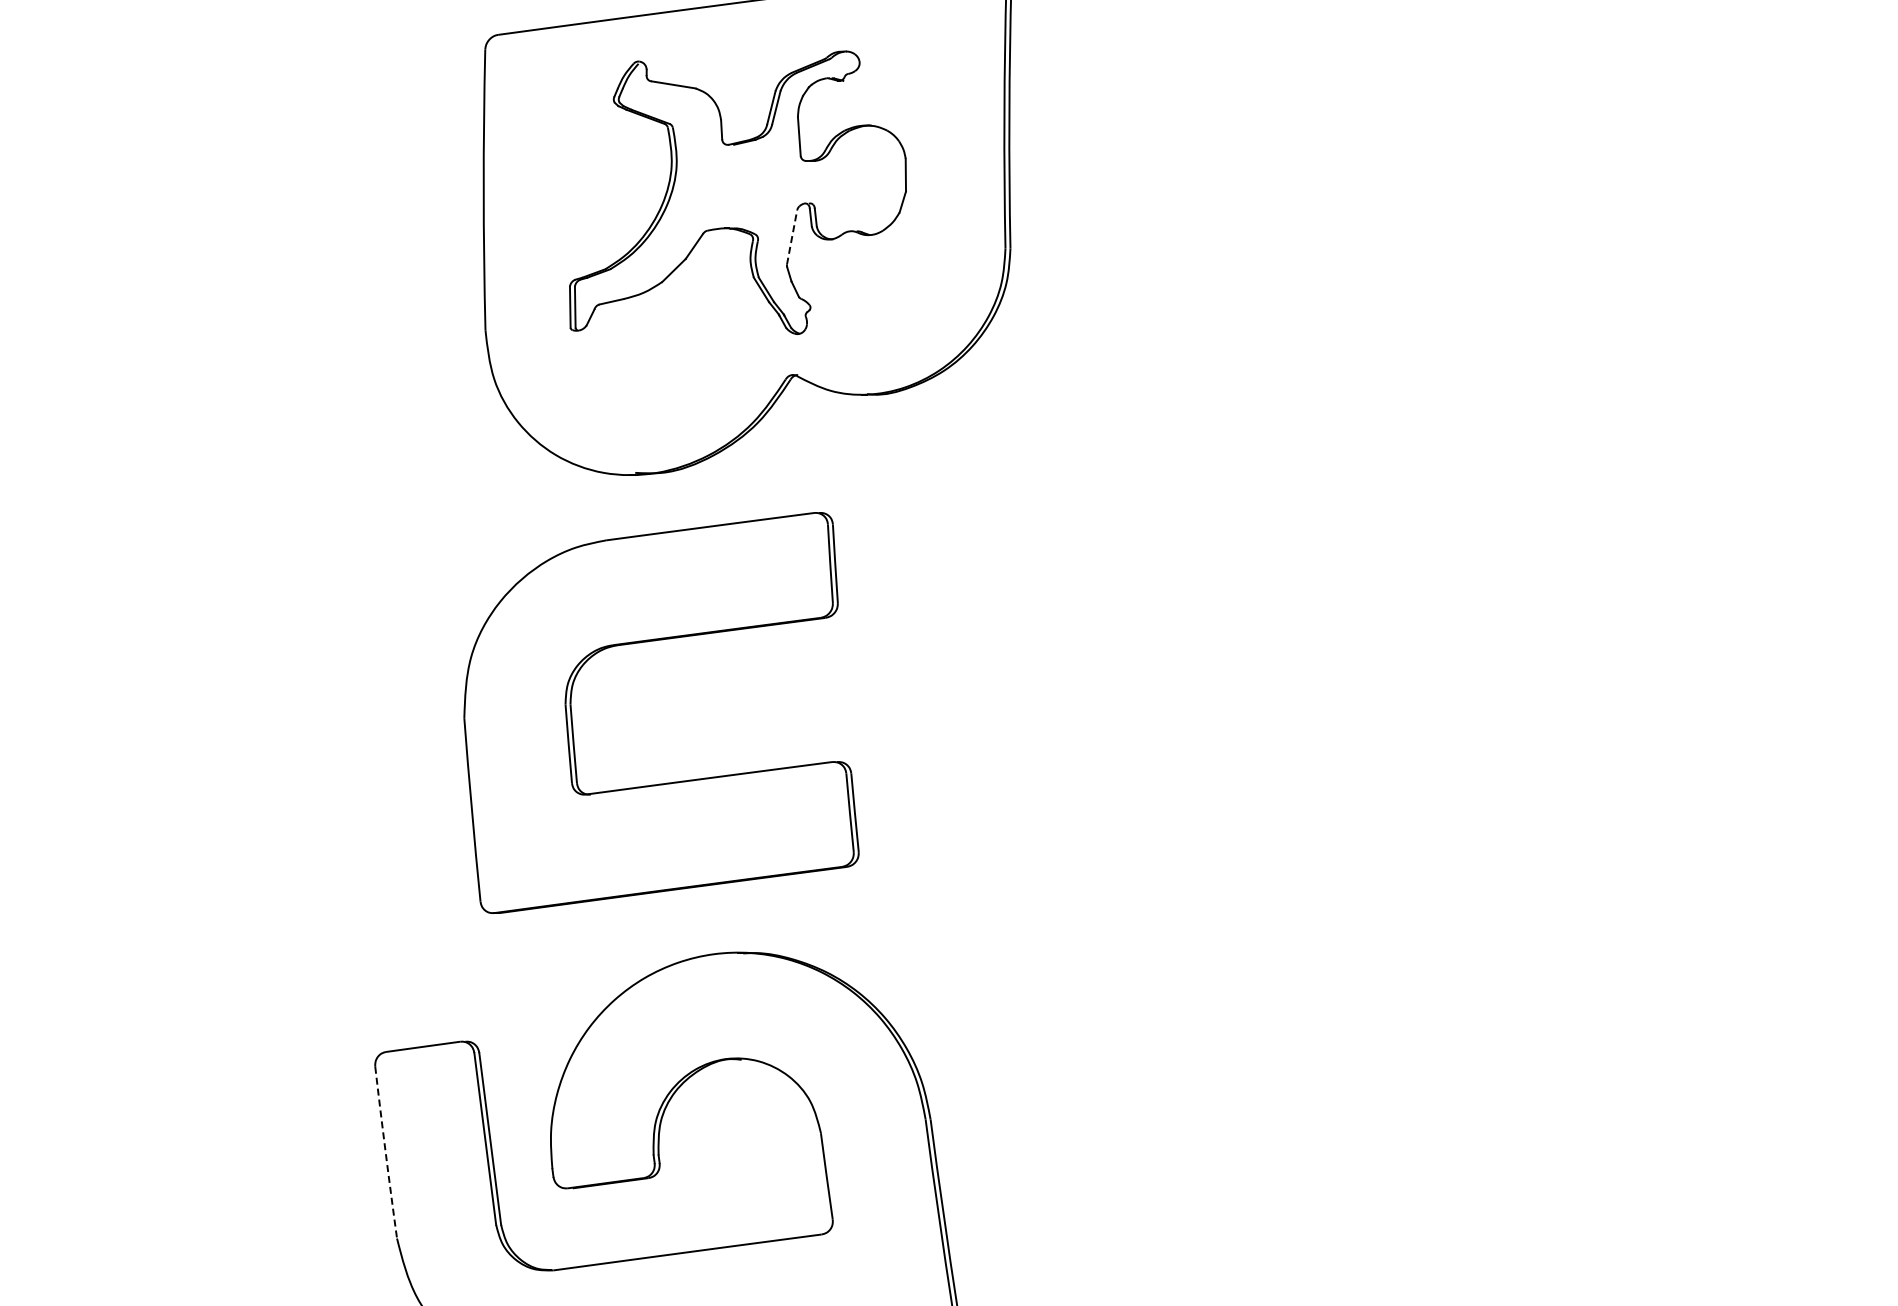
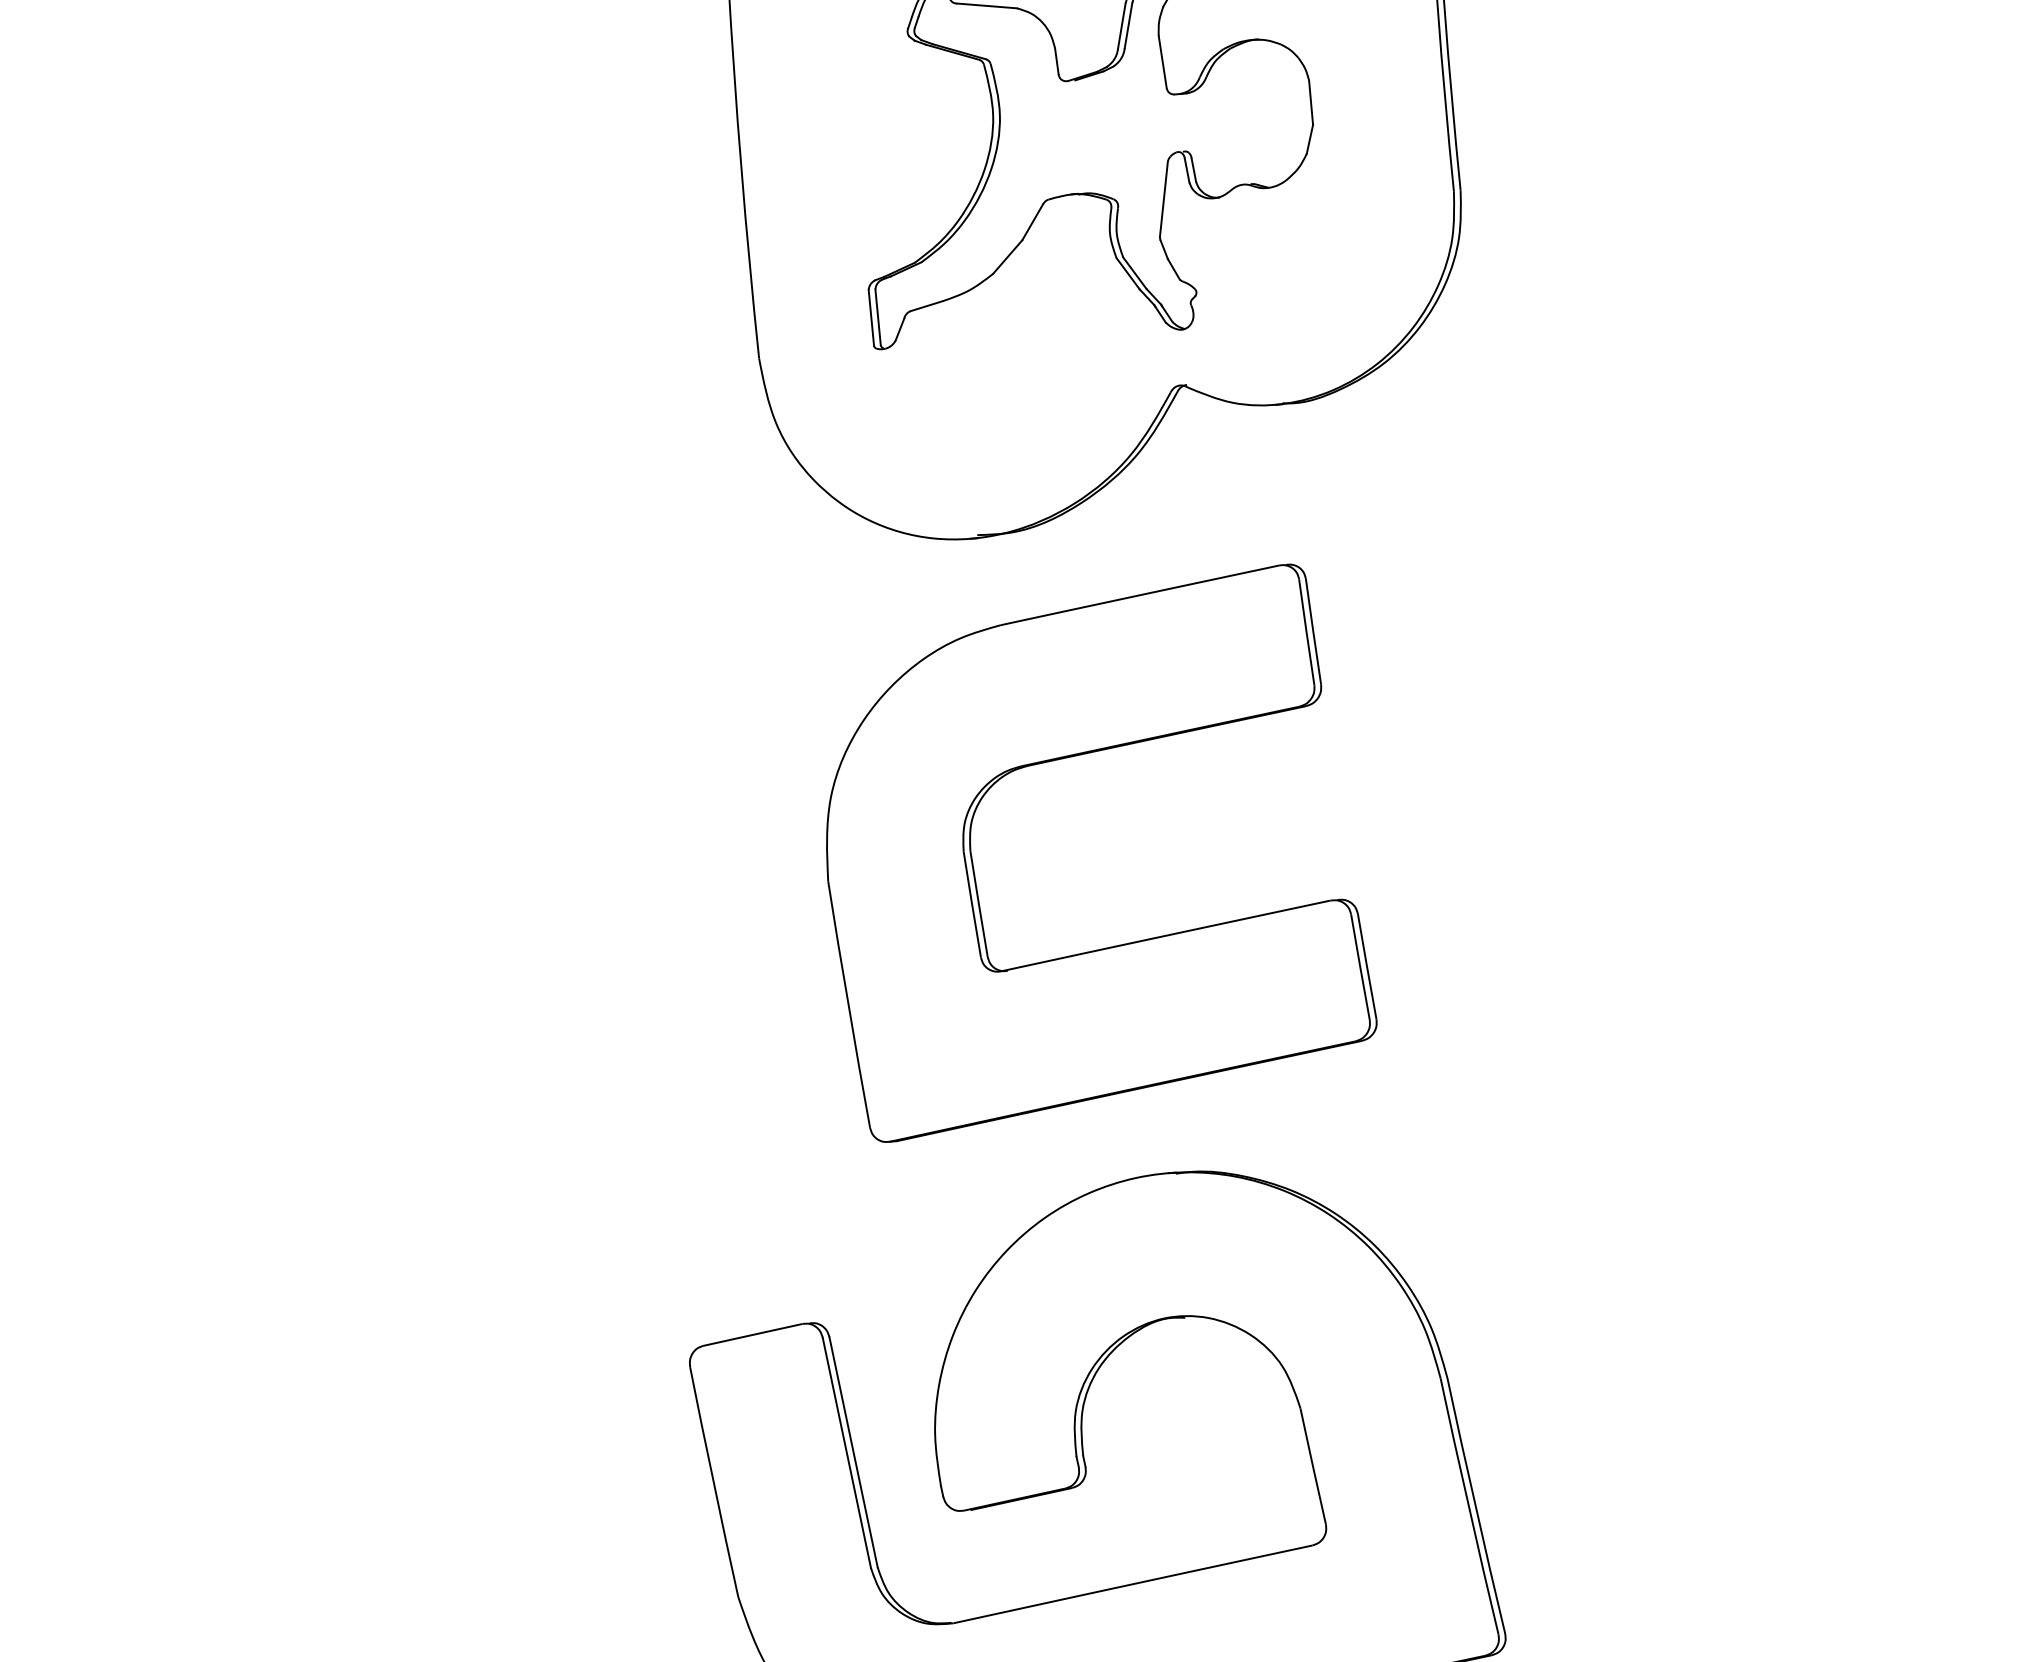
line: (792, 237) -> (1164, 199), dashed -> solid
part: (666, 782) -> (1108, 946), moved
arc: (385, 1152) -> (713, 1482), dashed -> solid

